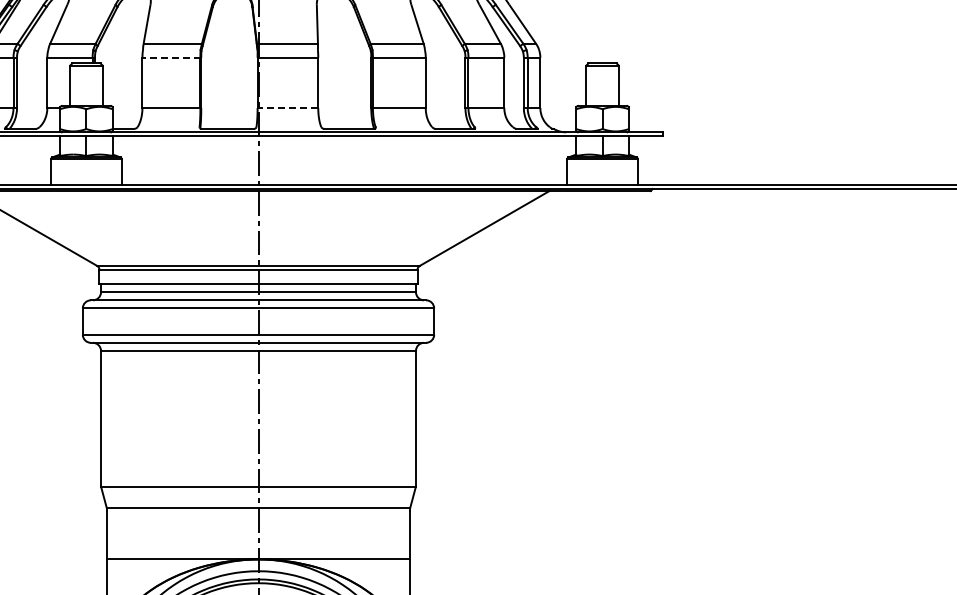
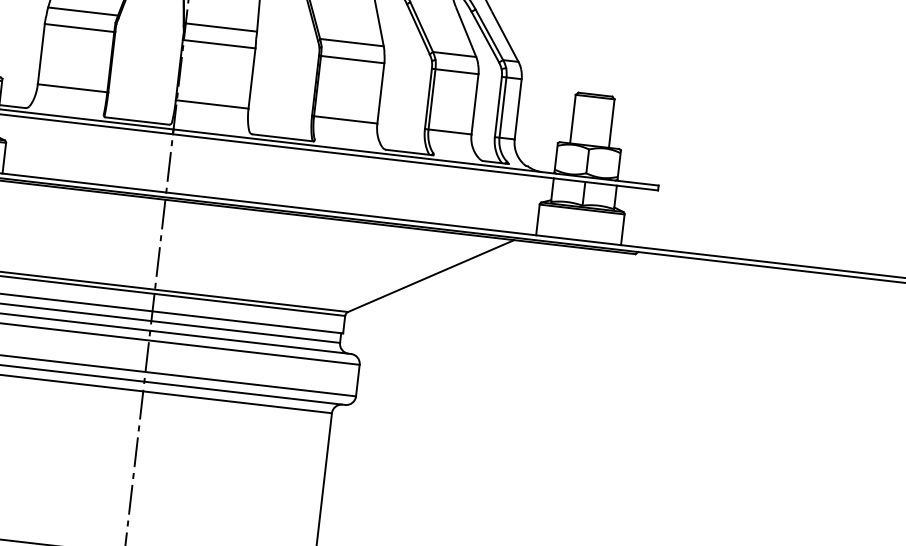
line: (171, 57) -> (79, 27), dashed -> solid
line: (287, 108) -> (211, 104), dashed -> solid

